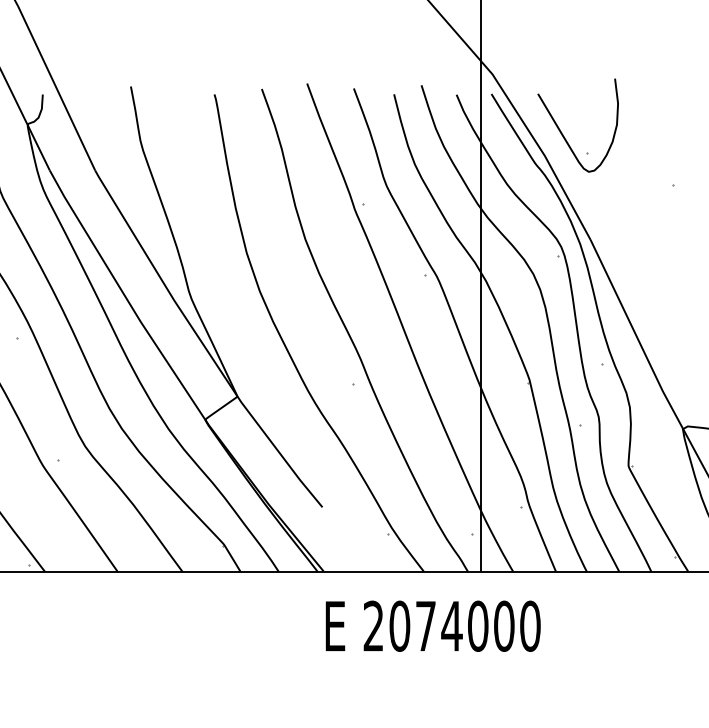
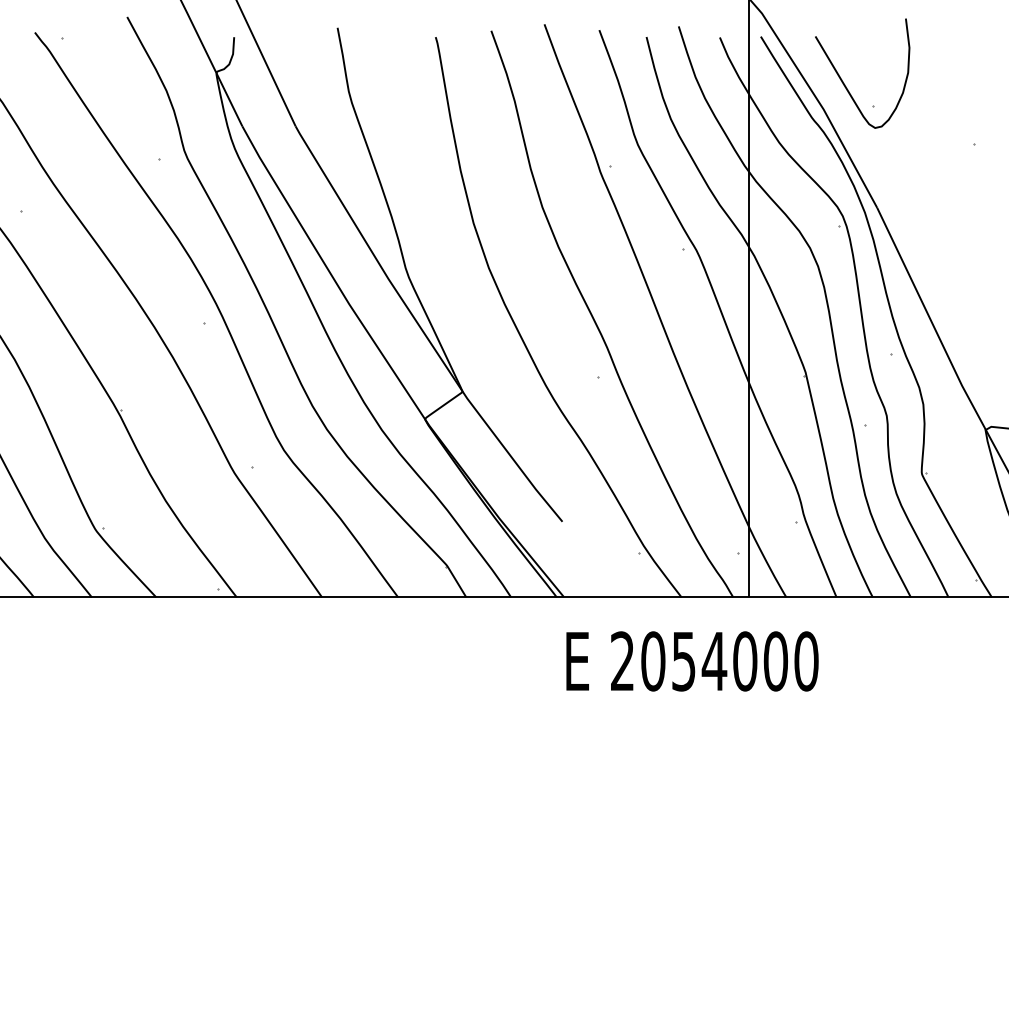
text: (425, 626) -> (683, 661), 2074000 -> 2054000

